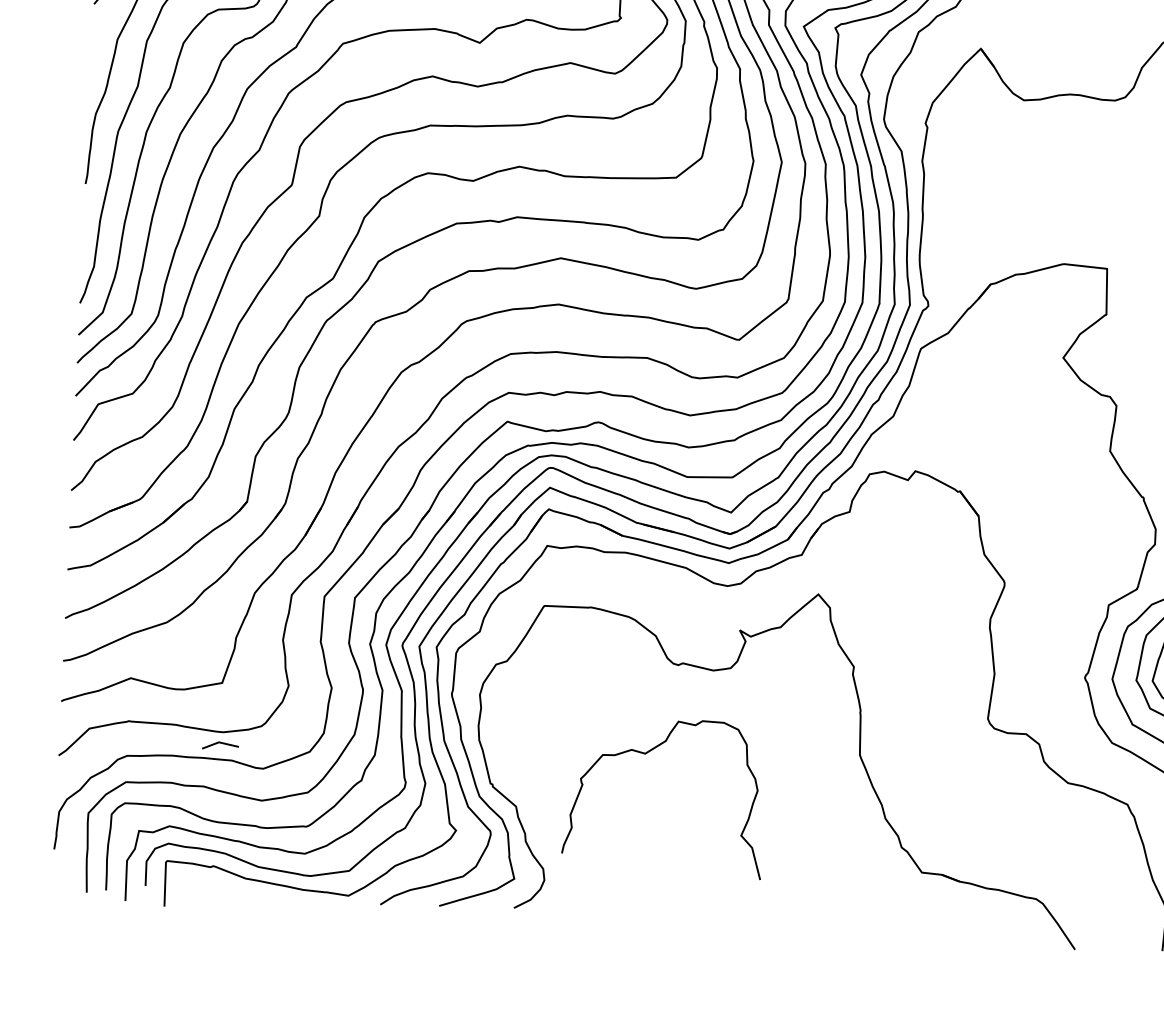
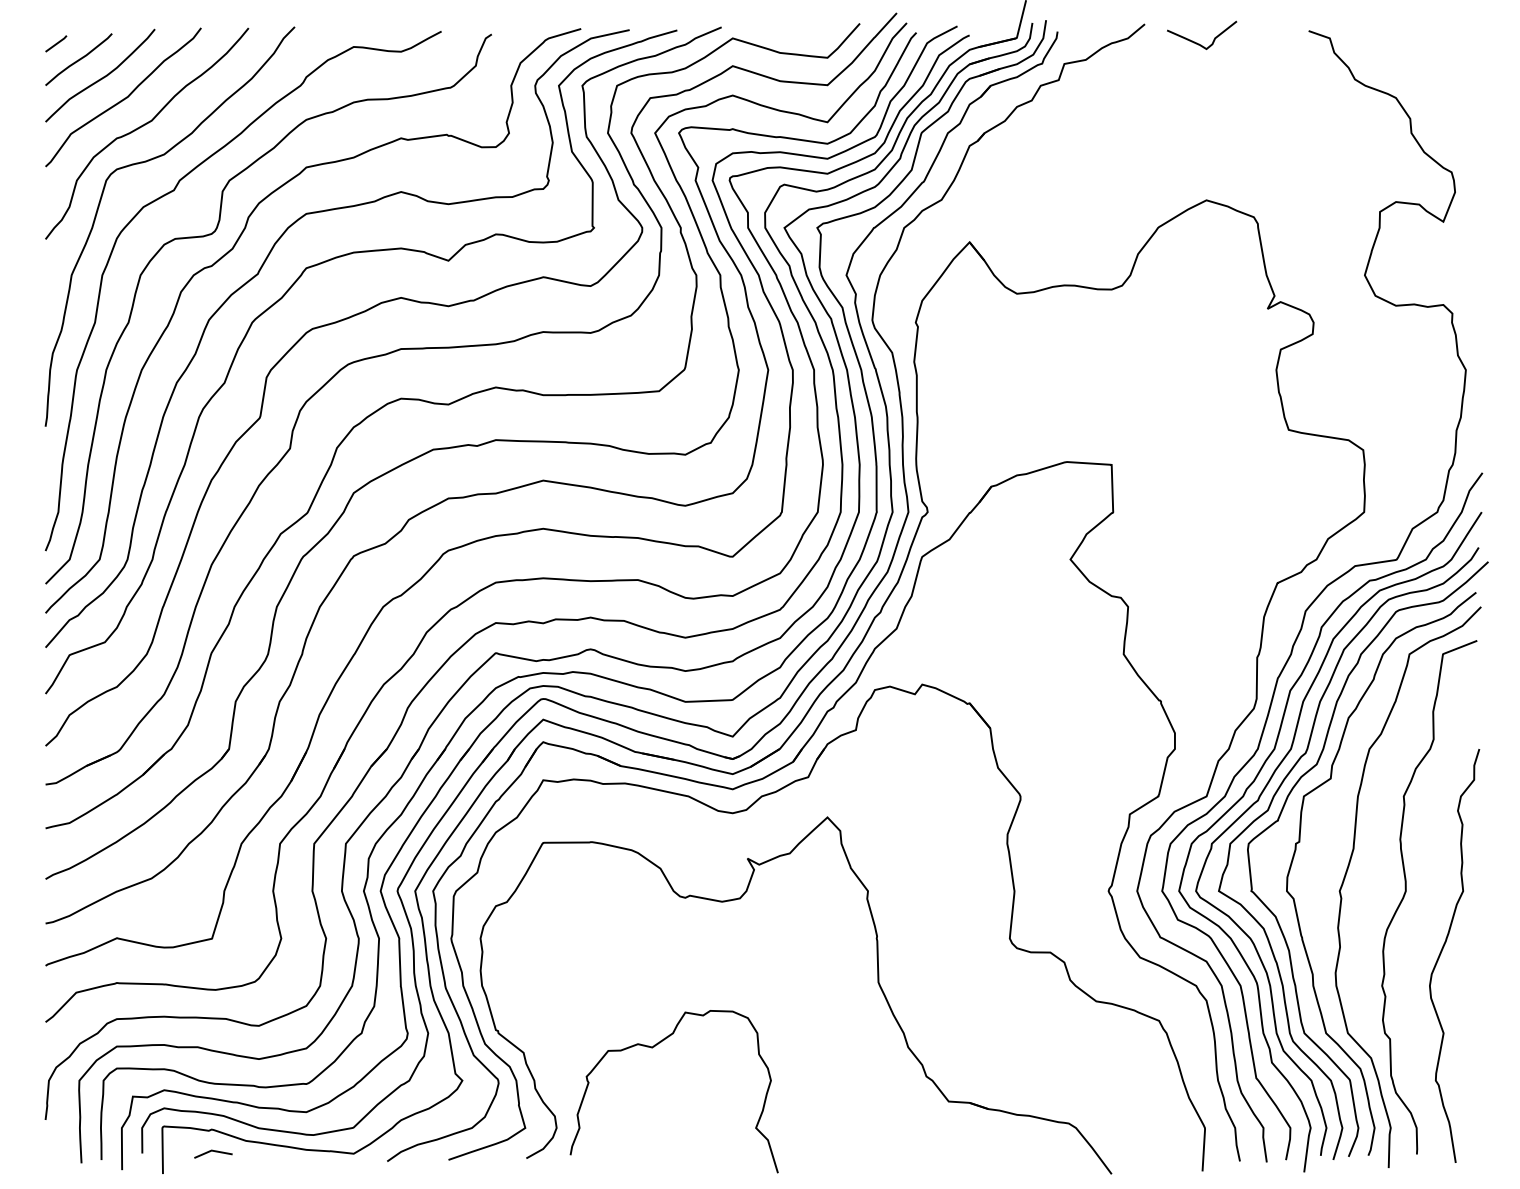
line: (220, 743) -> (213, 1151), moved
curve: (645, 754) -> (652, 1048), moved

